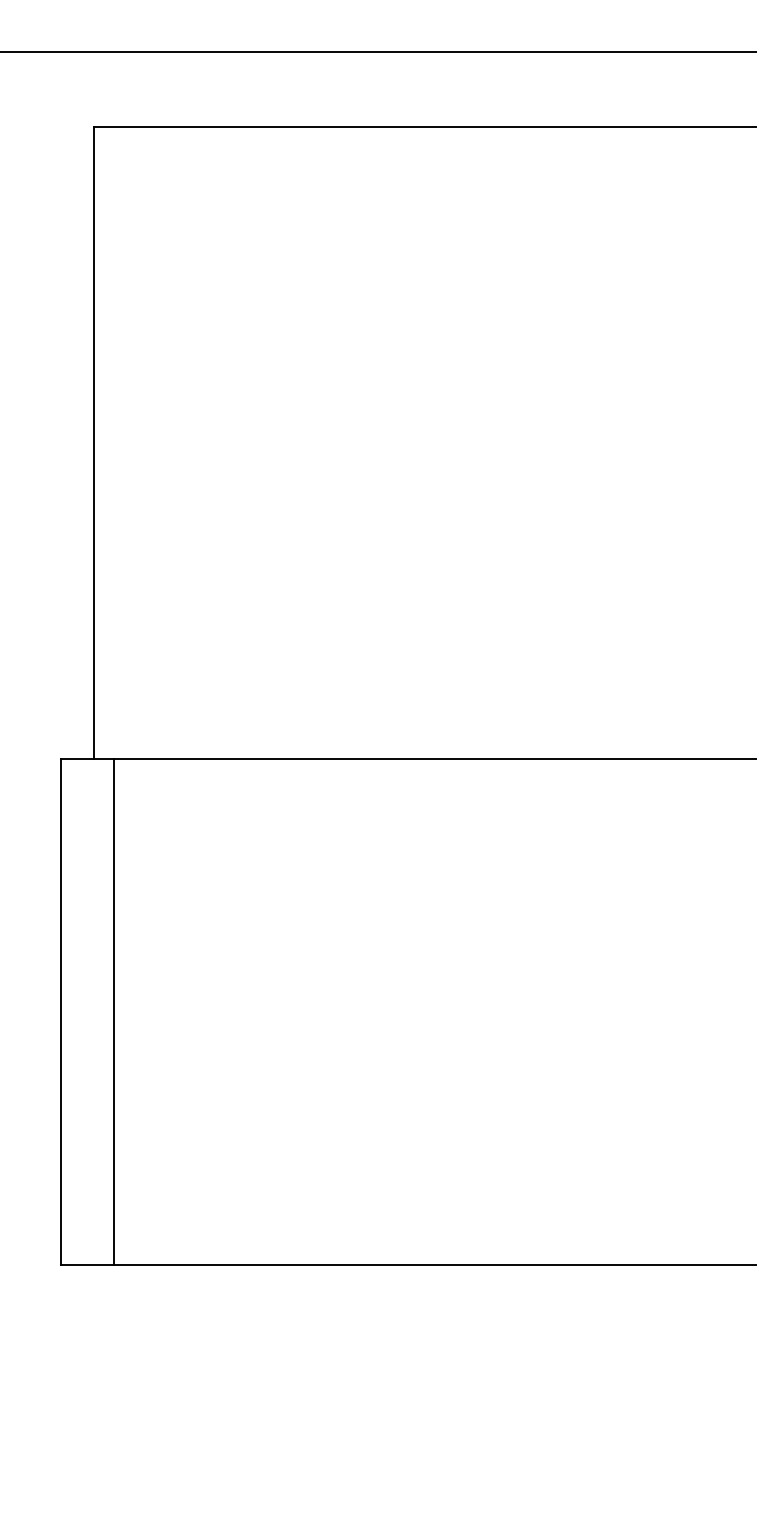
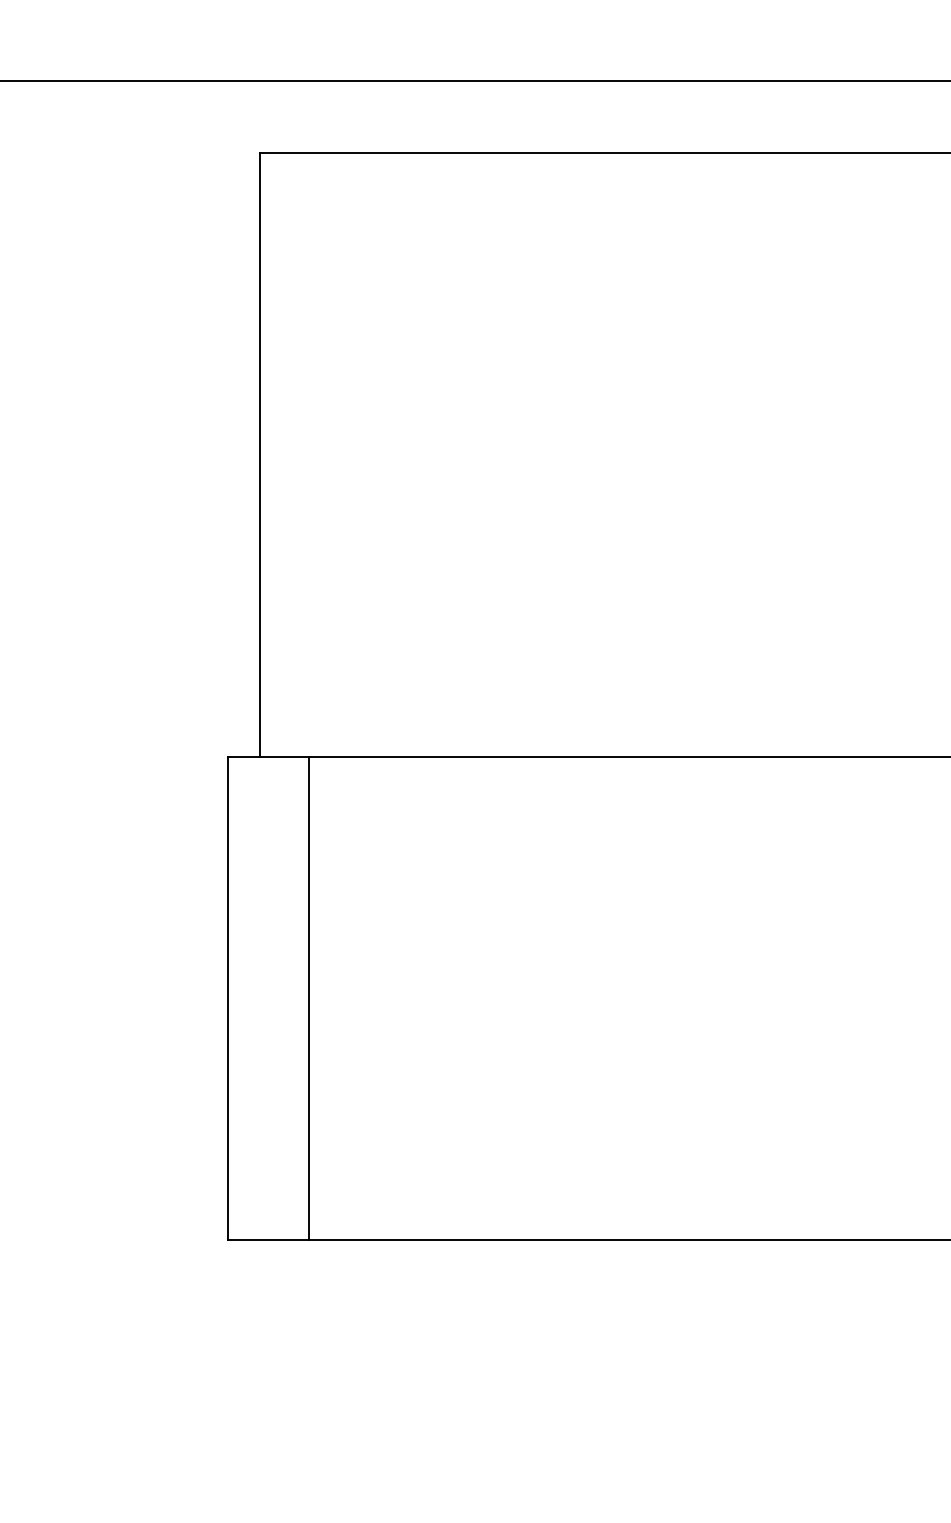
line: (113, 1011) -> (309, 998), moved

